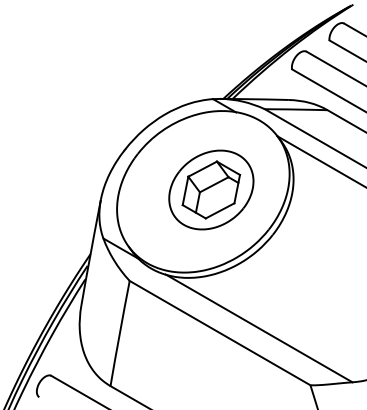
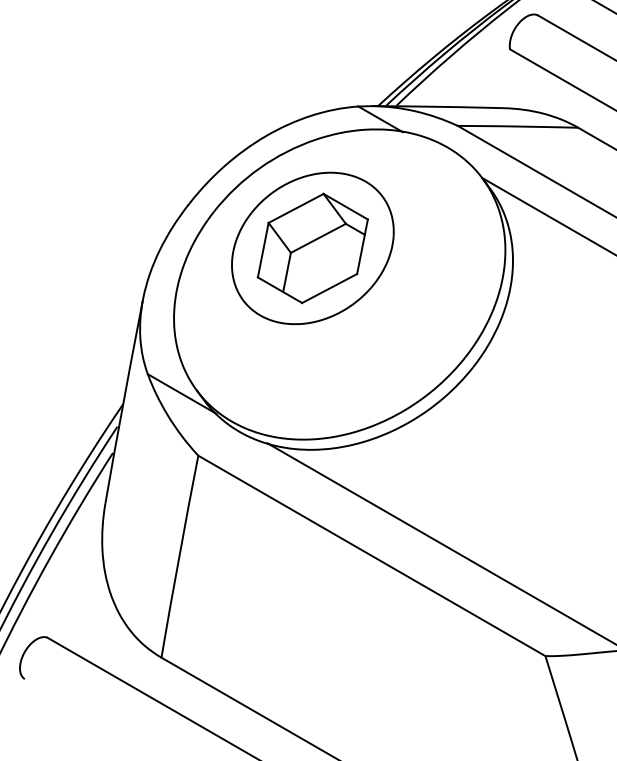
part: (211, 189) -> (313, 247), moved

